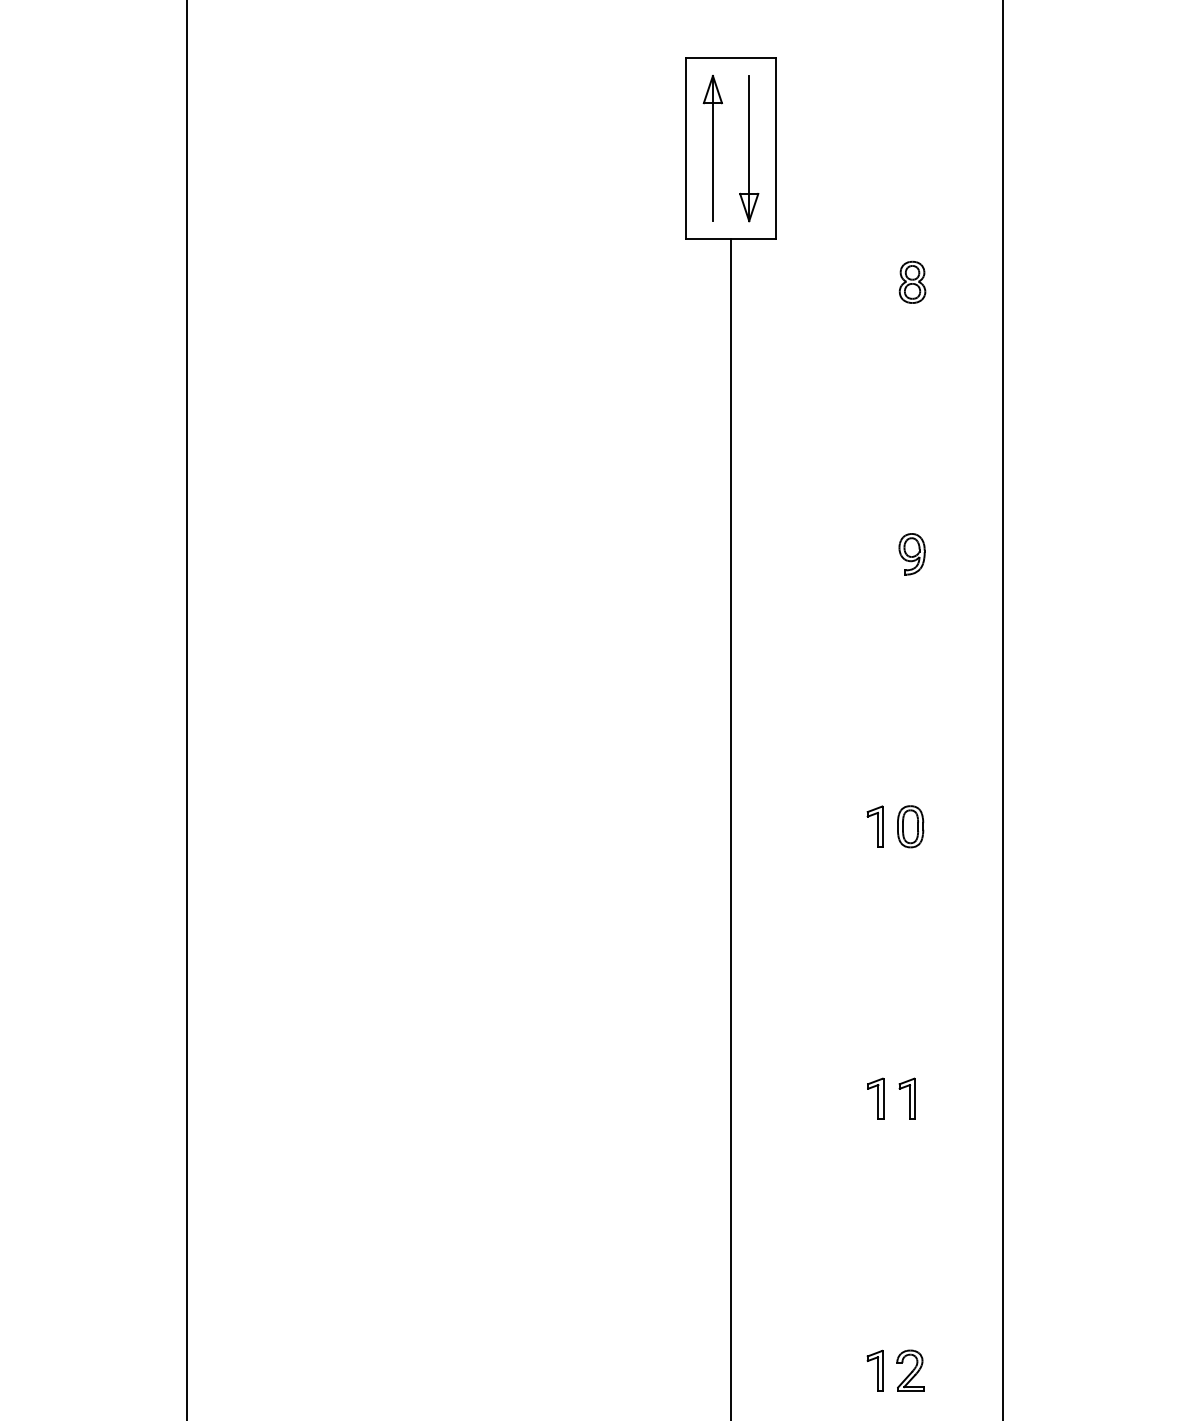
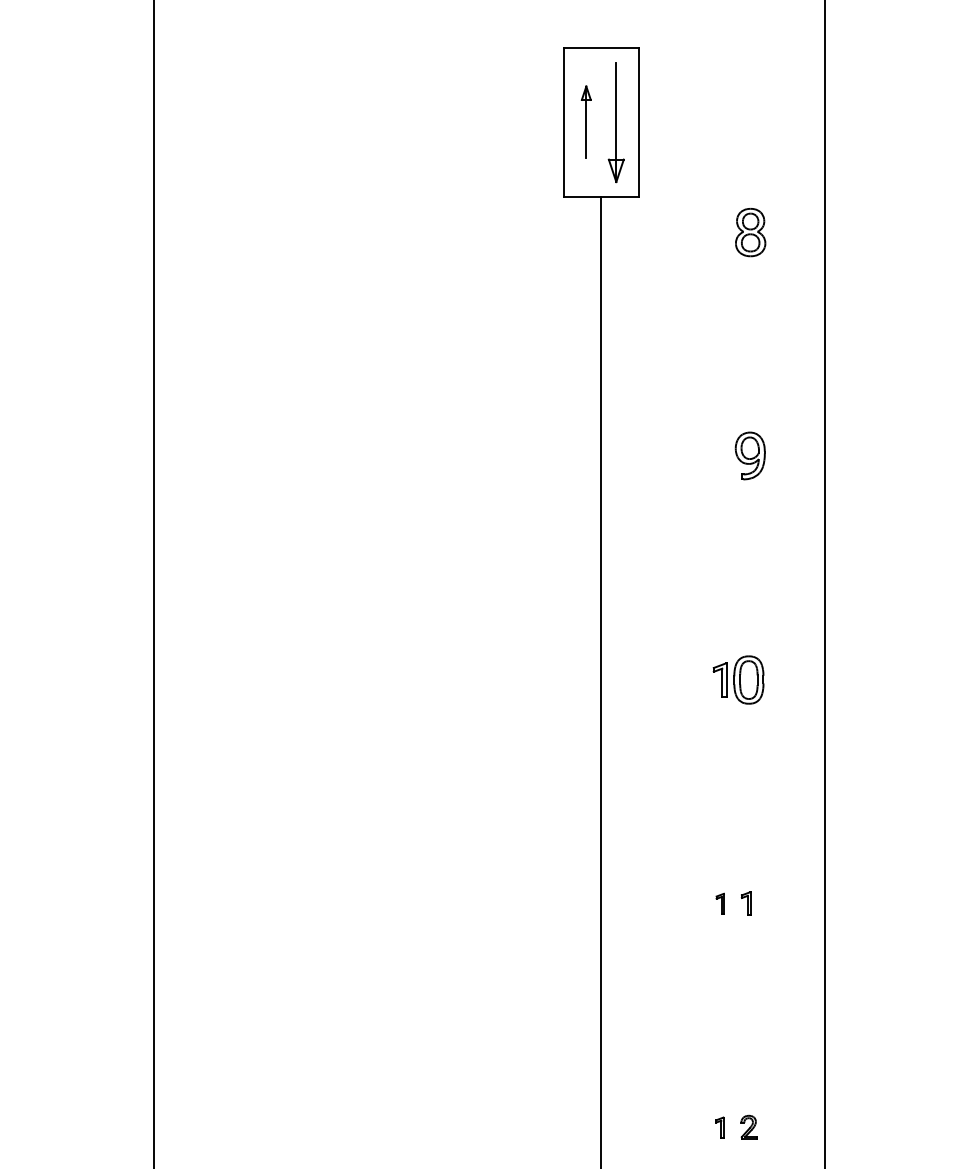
part: (712, 148) -> (586, 122), size x0.6
part: (912, 281) -> (750, 231), size x1.4
part: (911, 554) -> (749, 456), size x1.4
part: (910, 826) -> (748, 679), size x1.4
part: (875, 1098) -> (720, 903), size x0.6
part: (906, 1098) -> (745, 903), size x0.7
part: (874, 1370) -> (719, 1127), size x0.6
part: (910, 1370) -> (748, 1127), size x0.7

